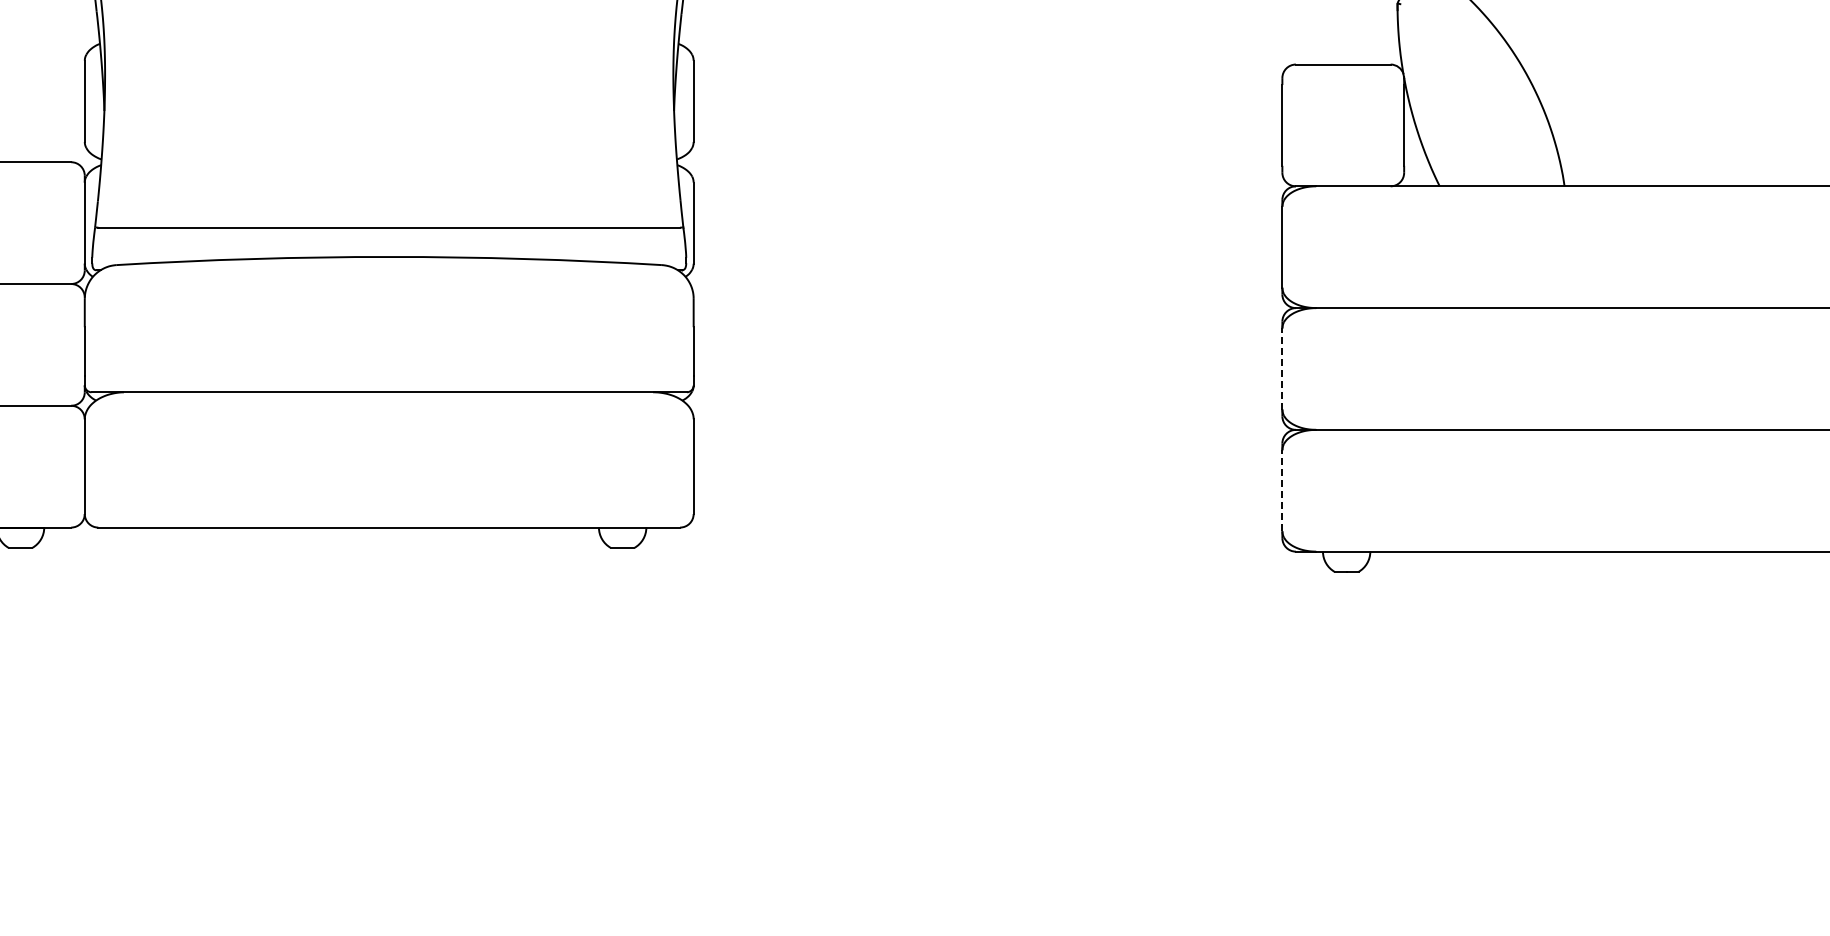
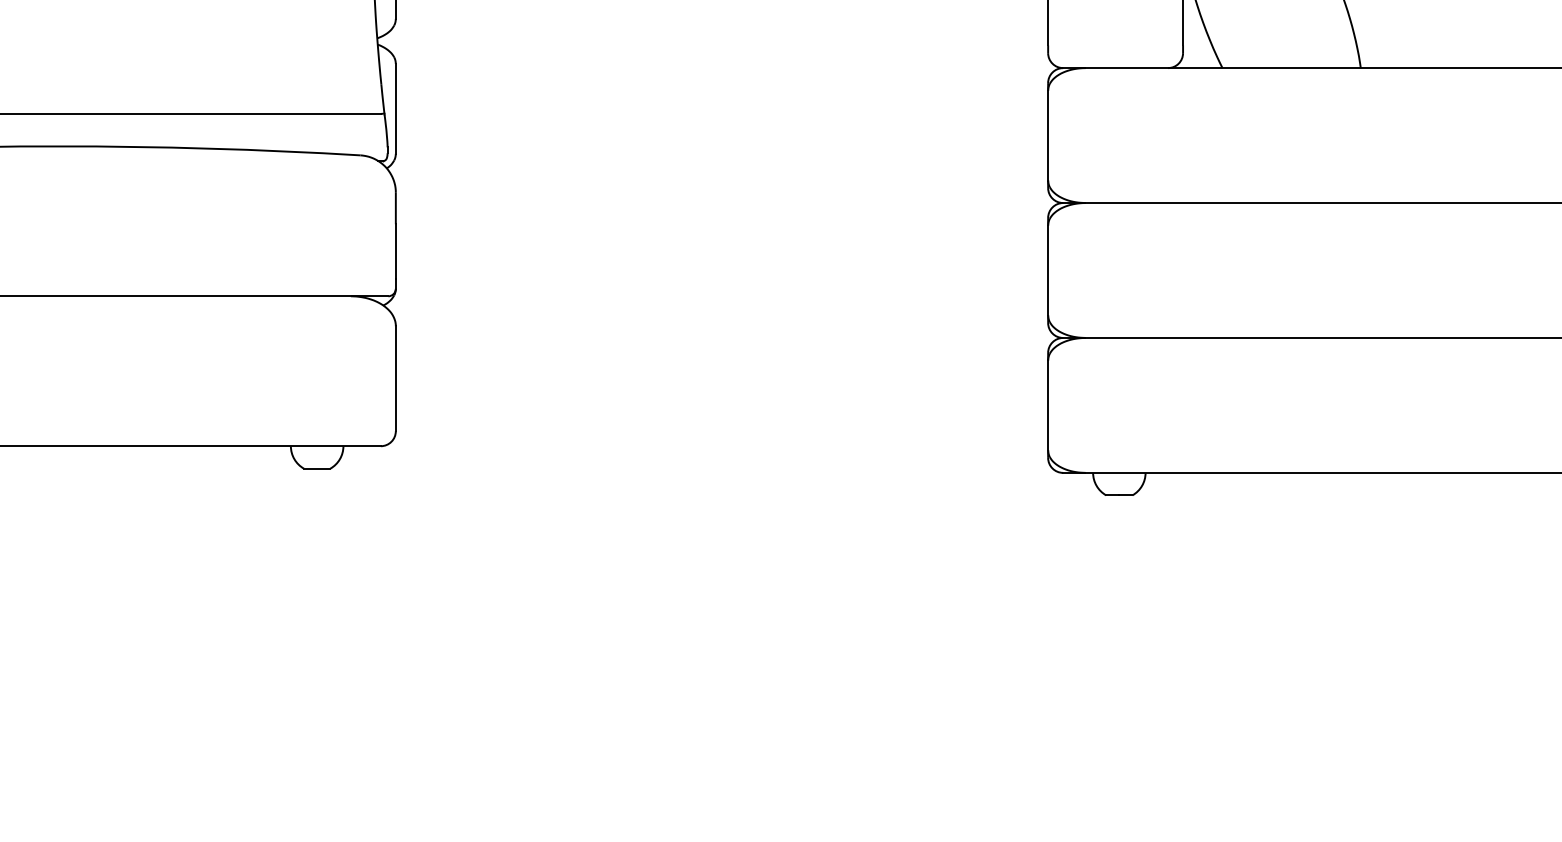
line: (1282, 369) -> (1048, 271), dashed -> solid
line: (1282, 490) -> (1048, 405), dashed -> solid

